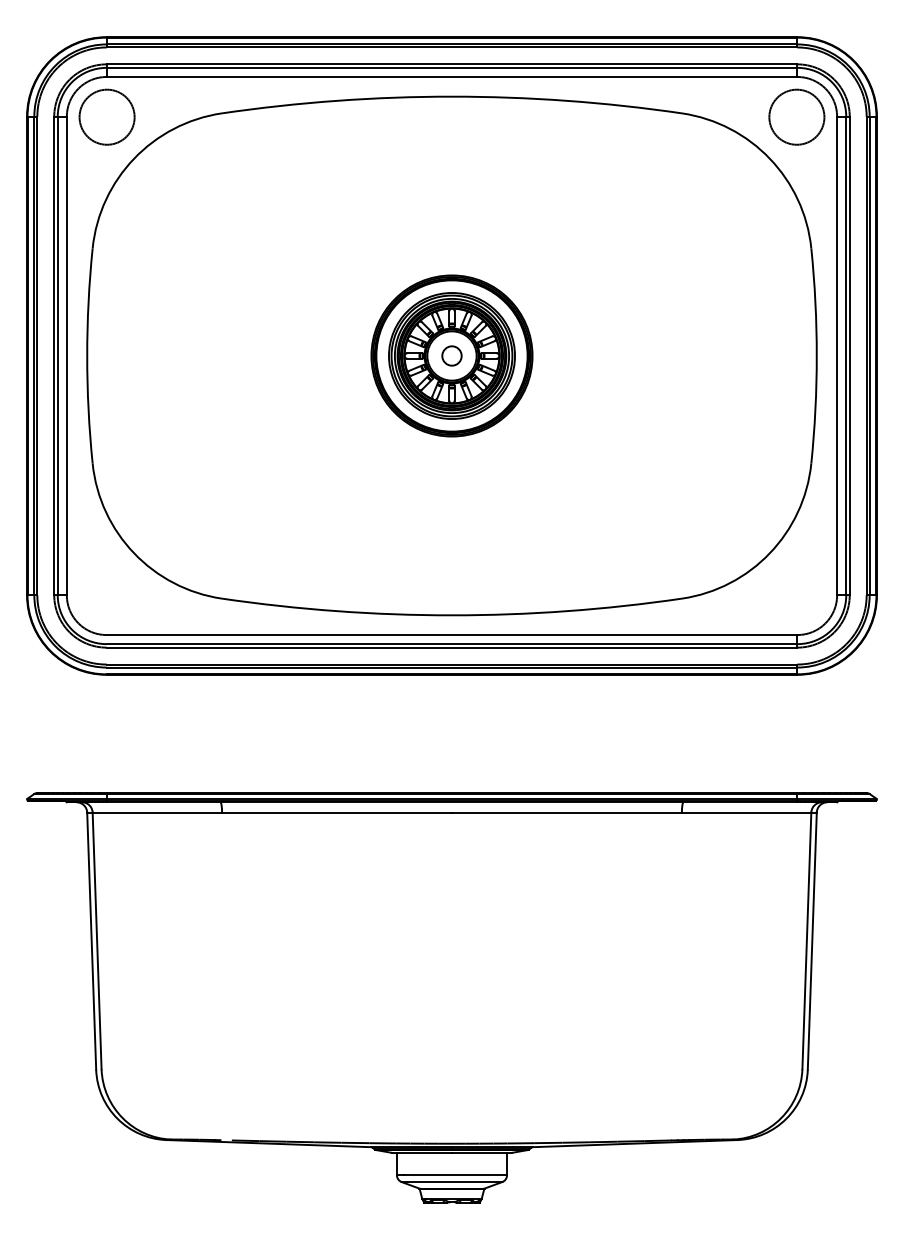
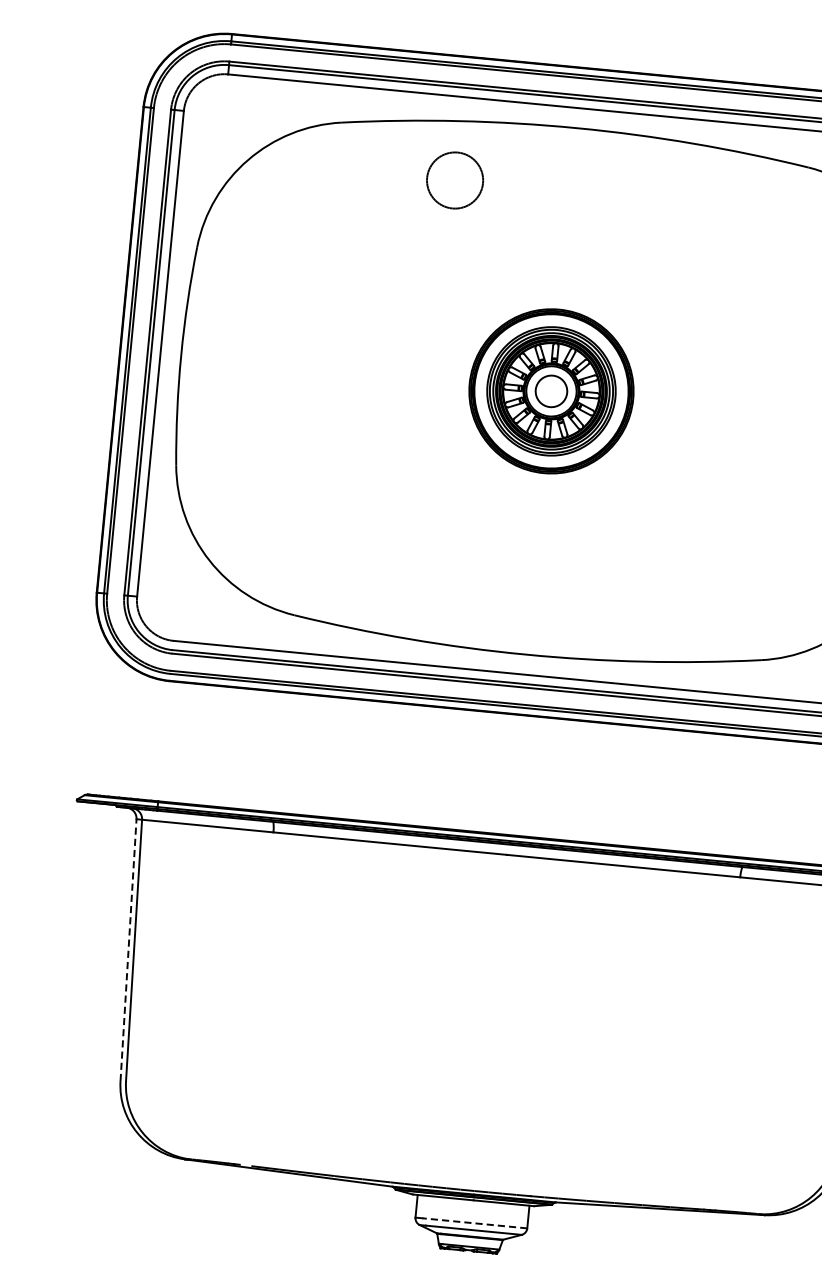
part: (106, 116) -> (454, 179), moved
circle: (451, 355) -> (551, 390), size x1.6
line: (91, 941) -> (128, 950), solid -> dashed
line: (455, 1175) -> (474, 1223), solid -> dashed

